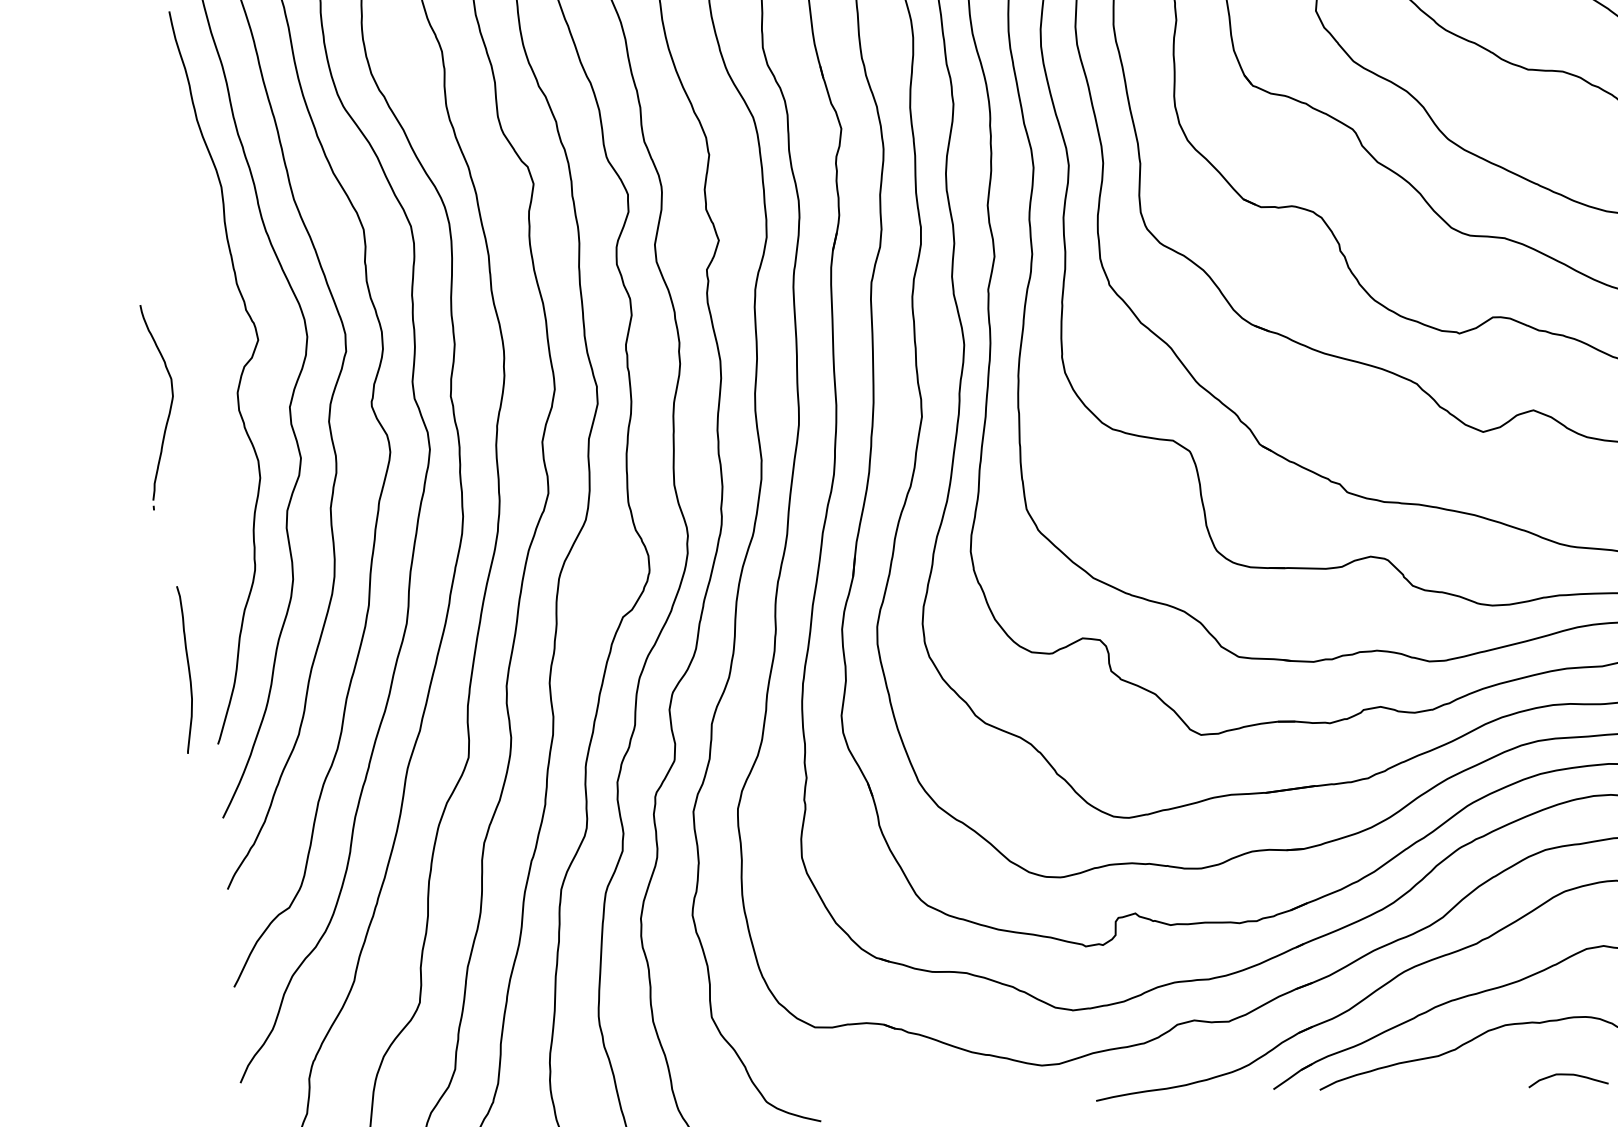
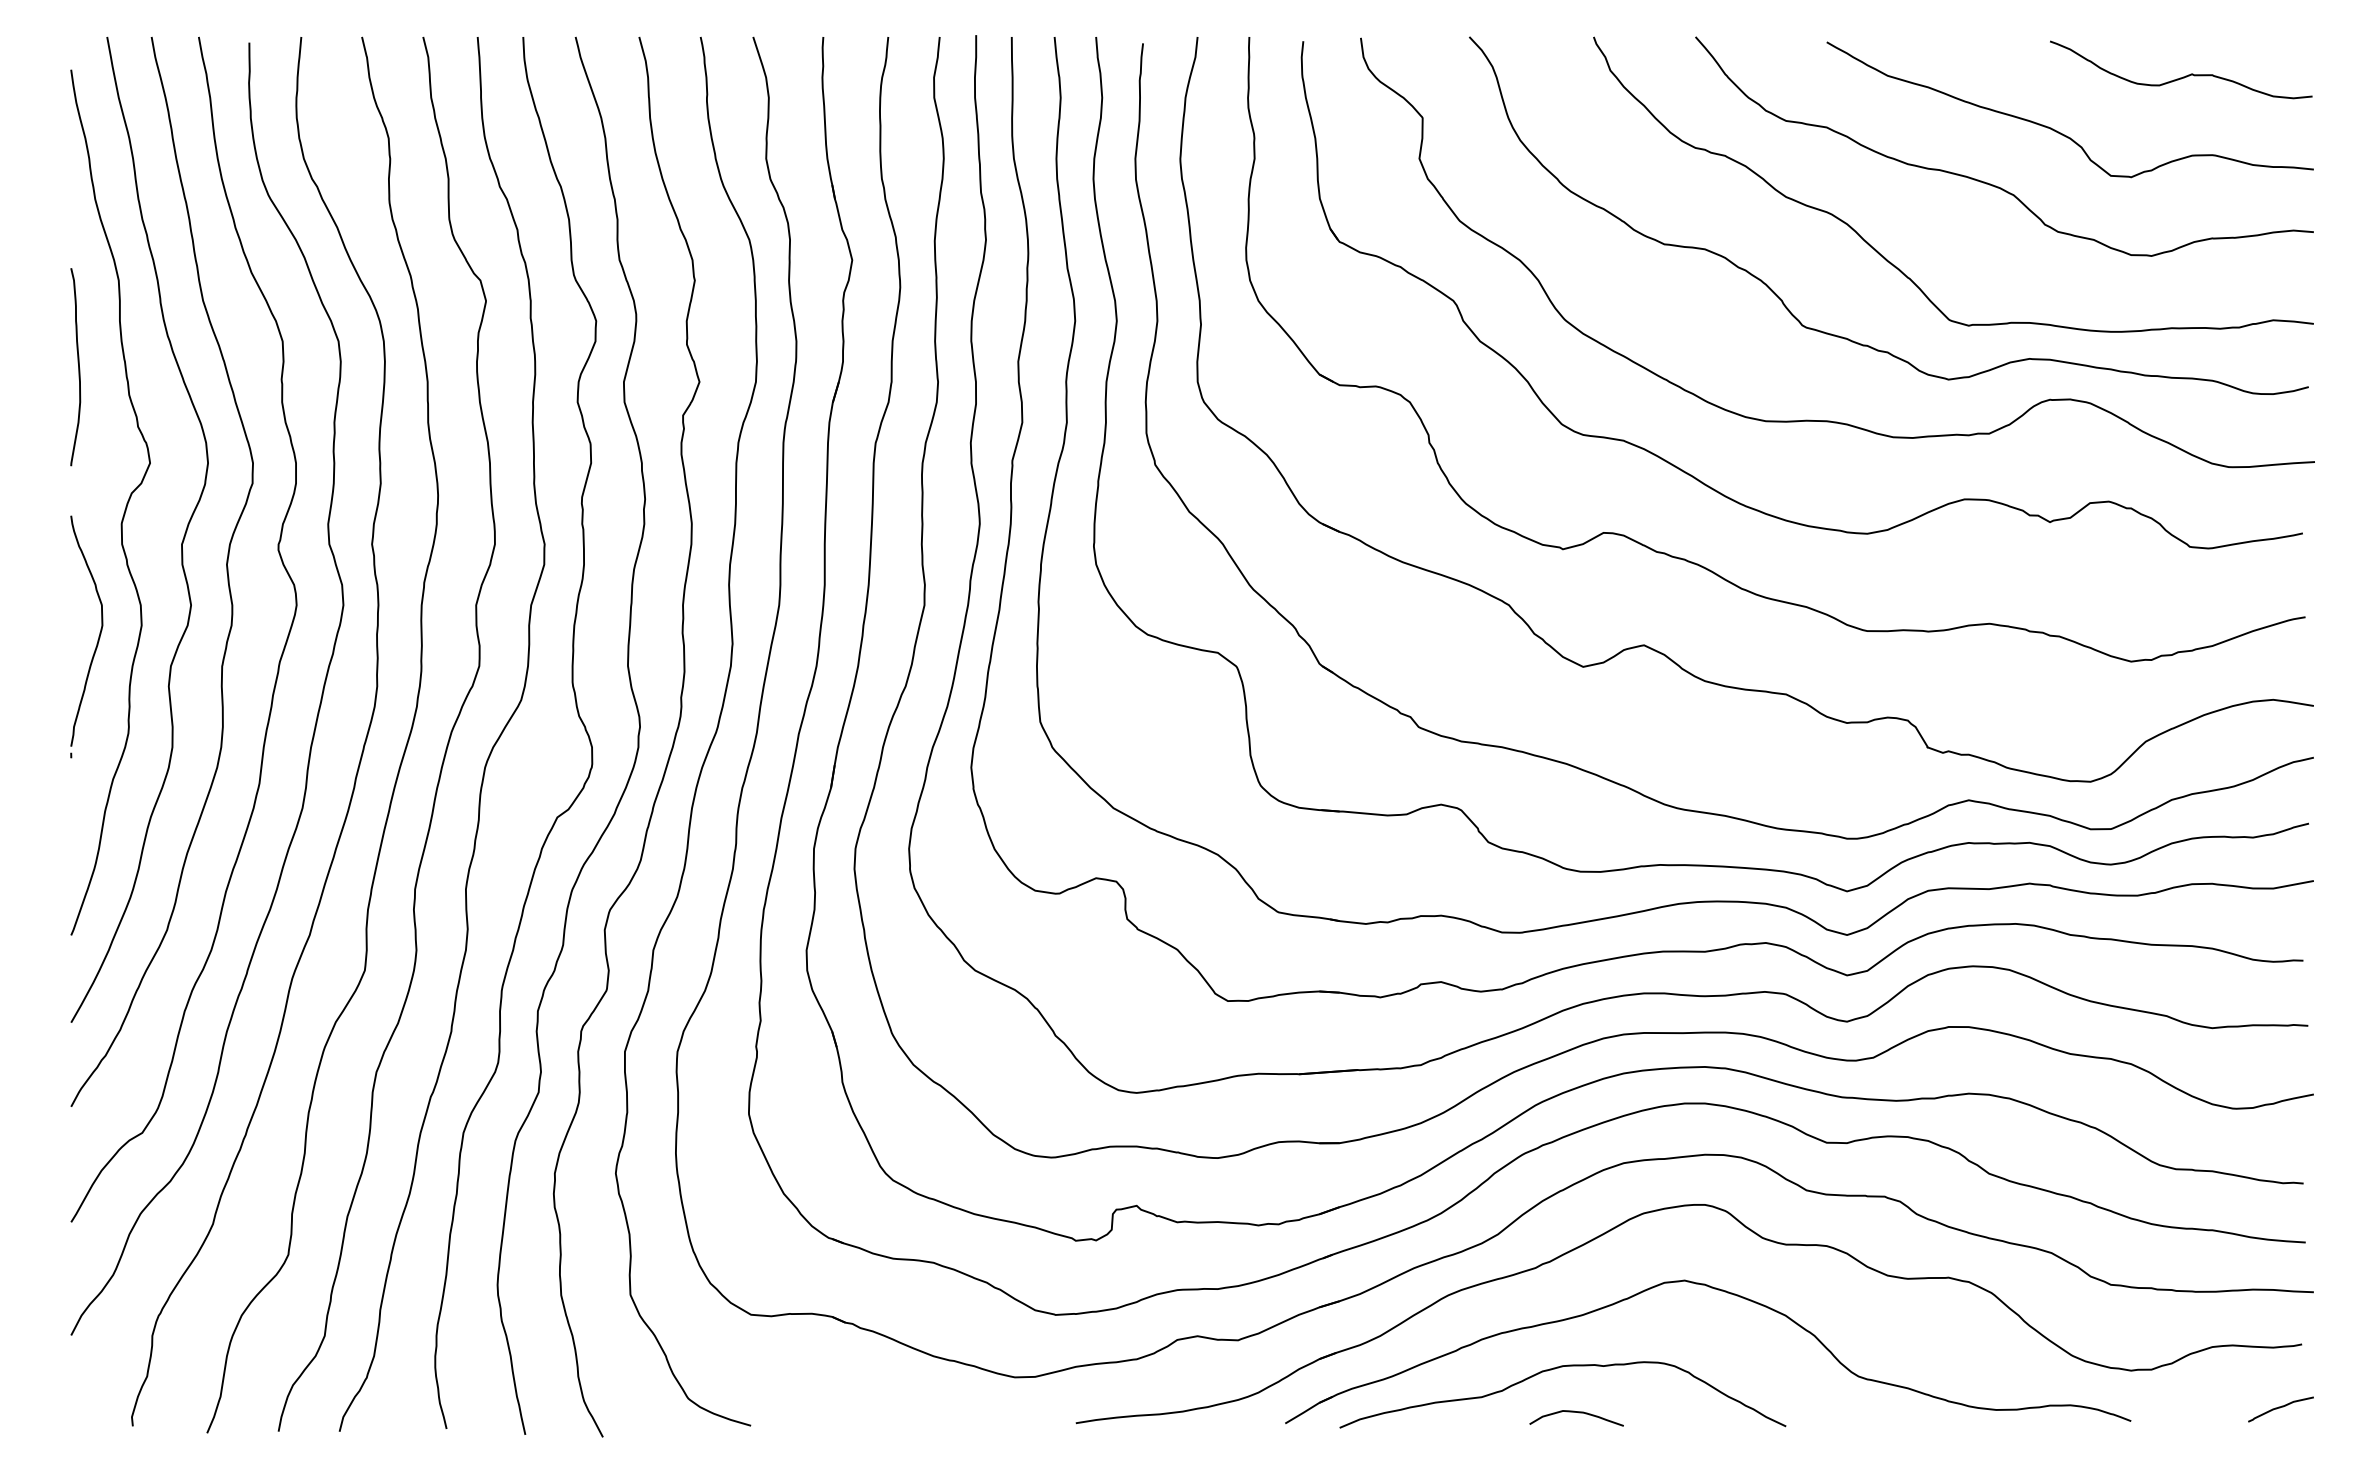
part: (169, 408) -> (97, 639), moved
curve: (188, 669) -> (78, 367), moved
curve: (1569, 1075) -> (1578, 1413), moved

